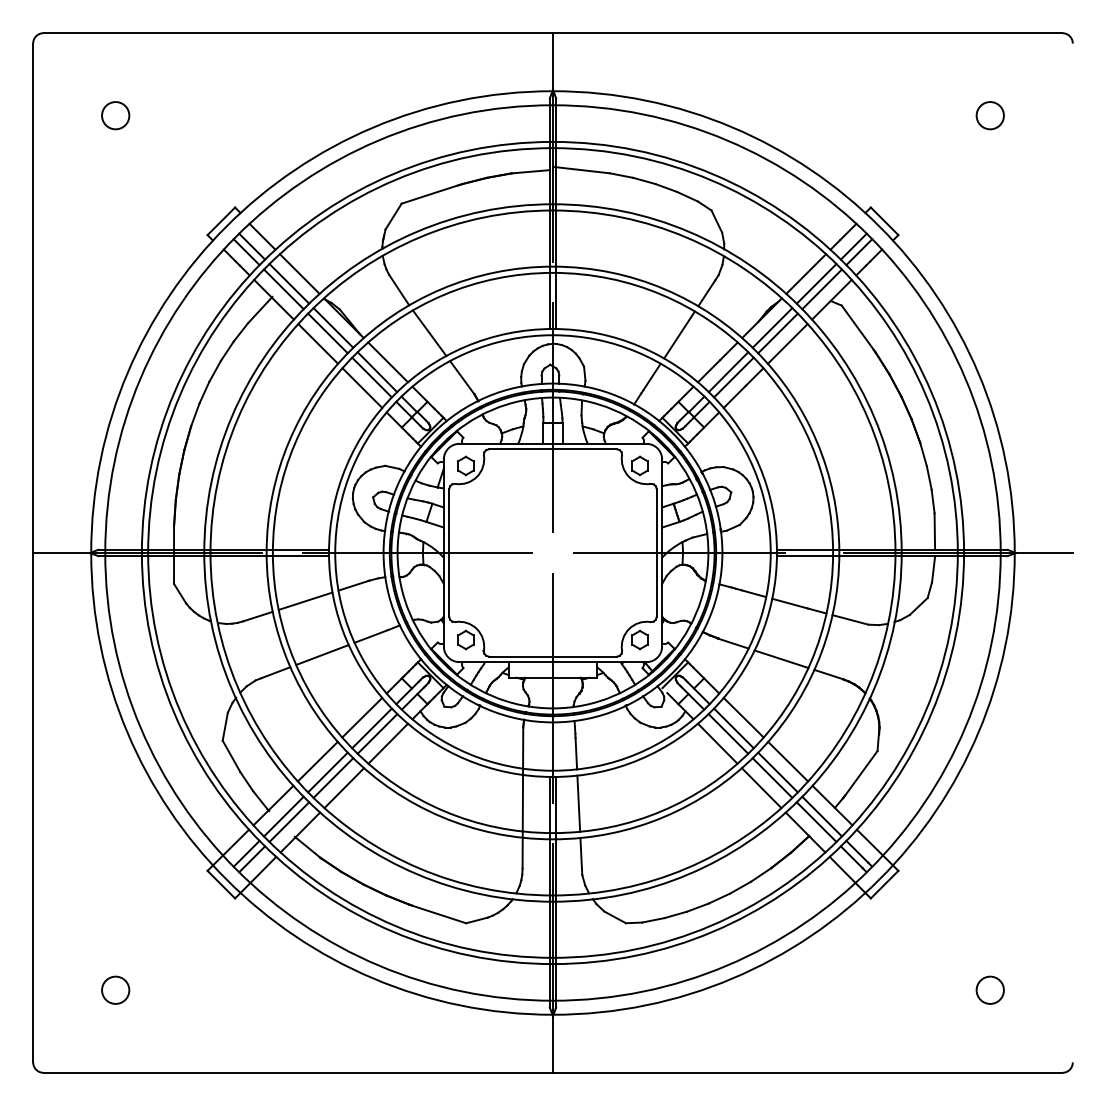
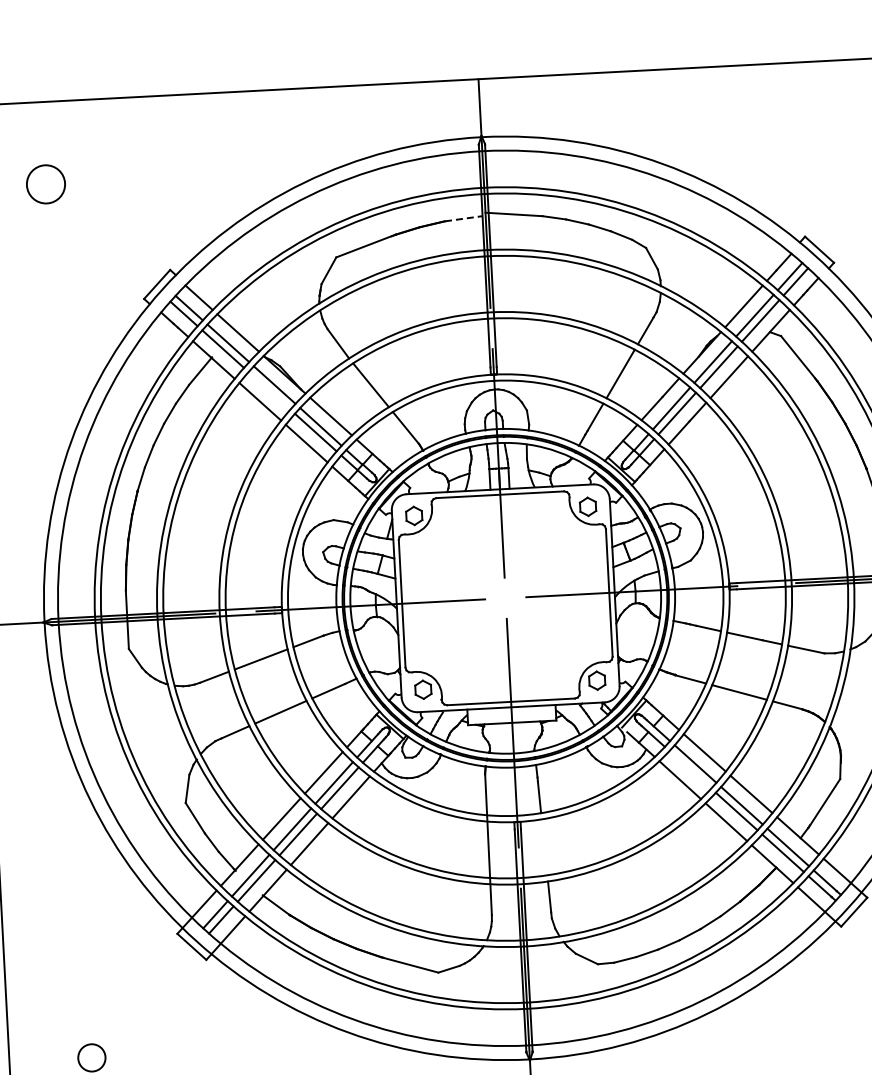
circle: (115, 115) -> (45, 184), size x1.4
line: (531, 171) -> (464, 218), solid -> dashed
line: (327, 333) -> (269, 390), removed
line: (728, 733) -> (690, 769), removed
line: (578, 803) -> (544, 847), removed

